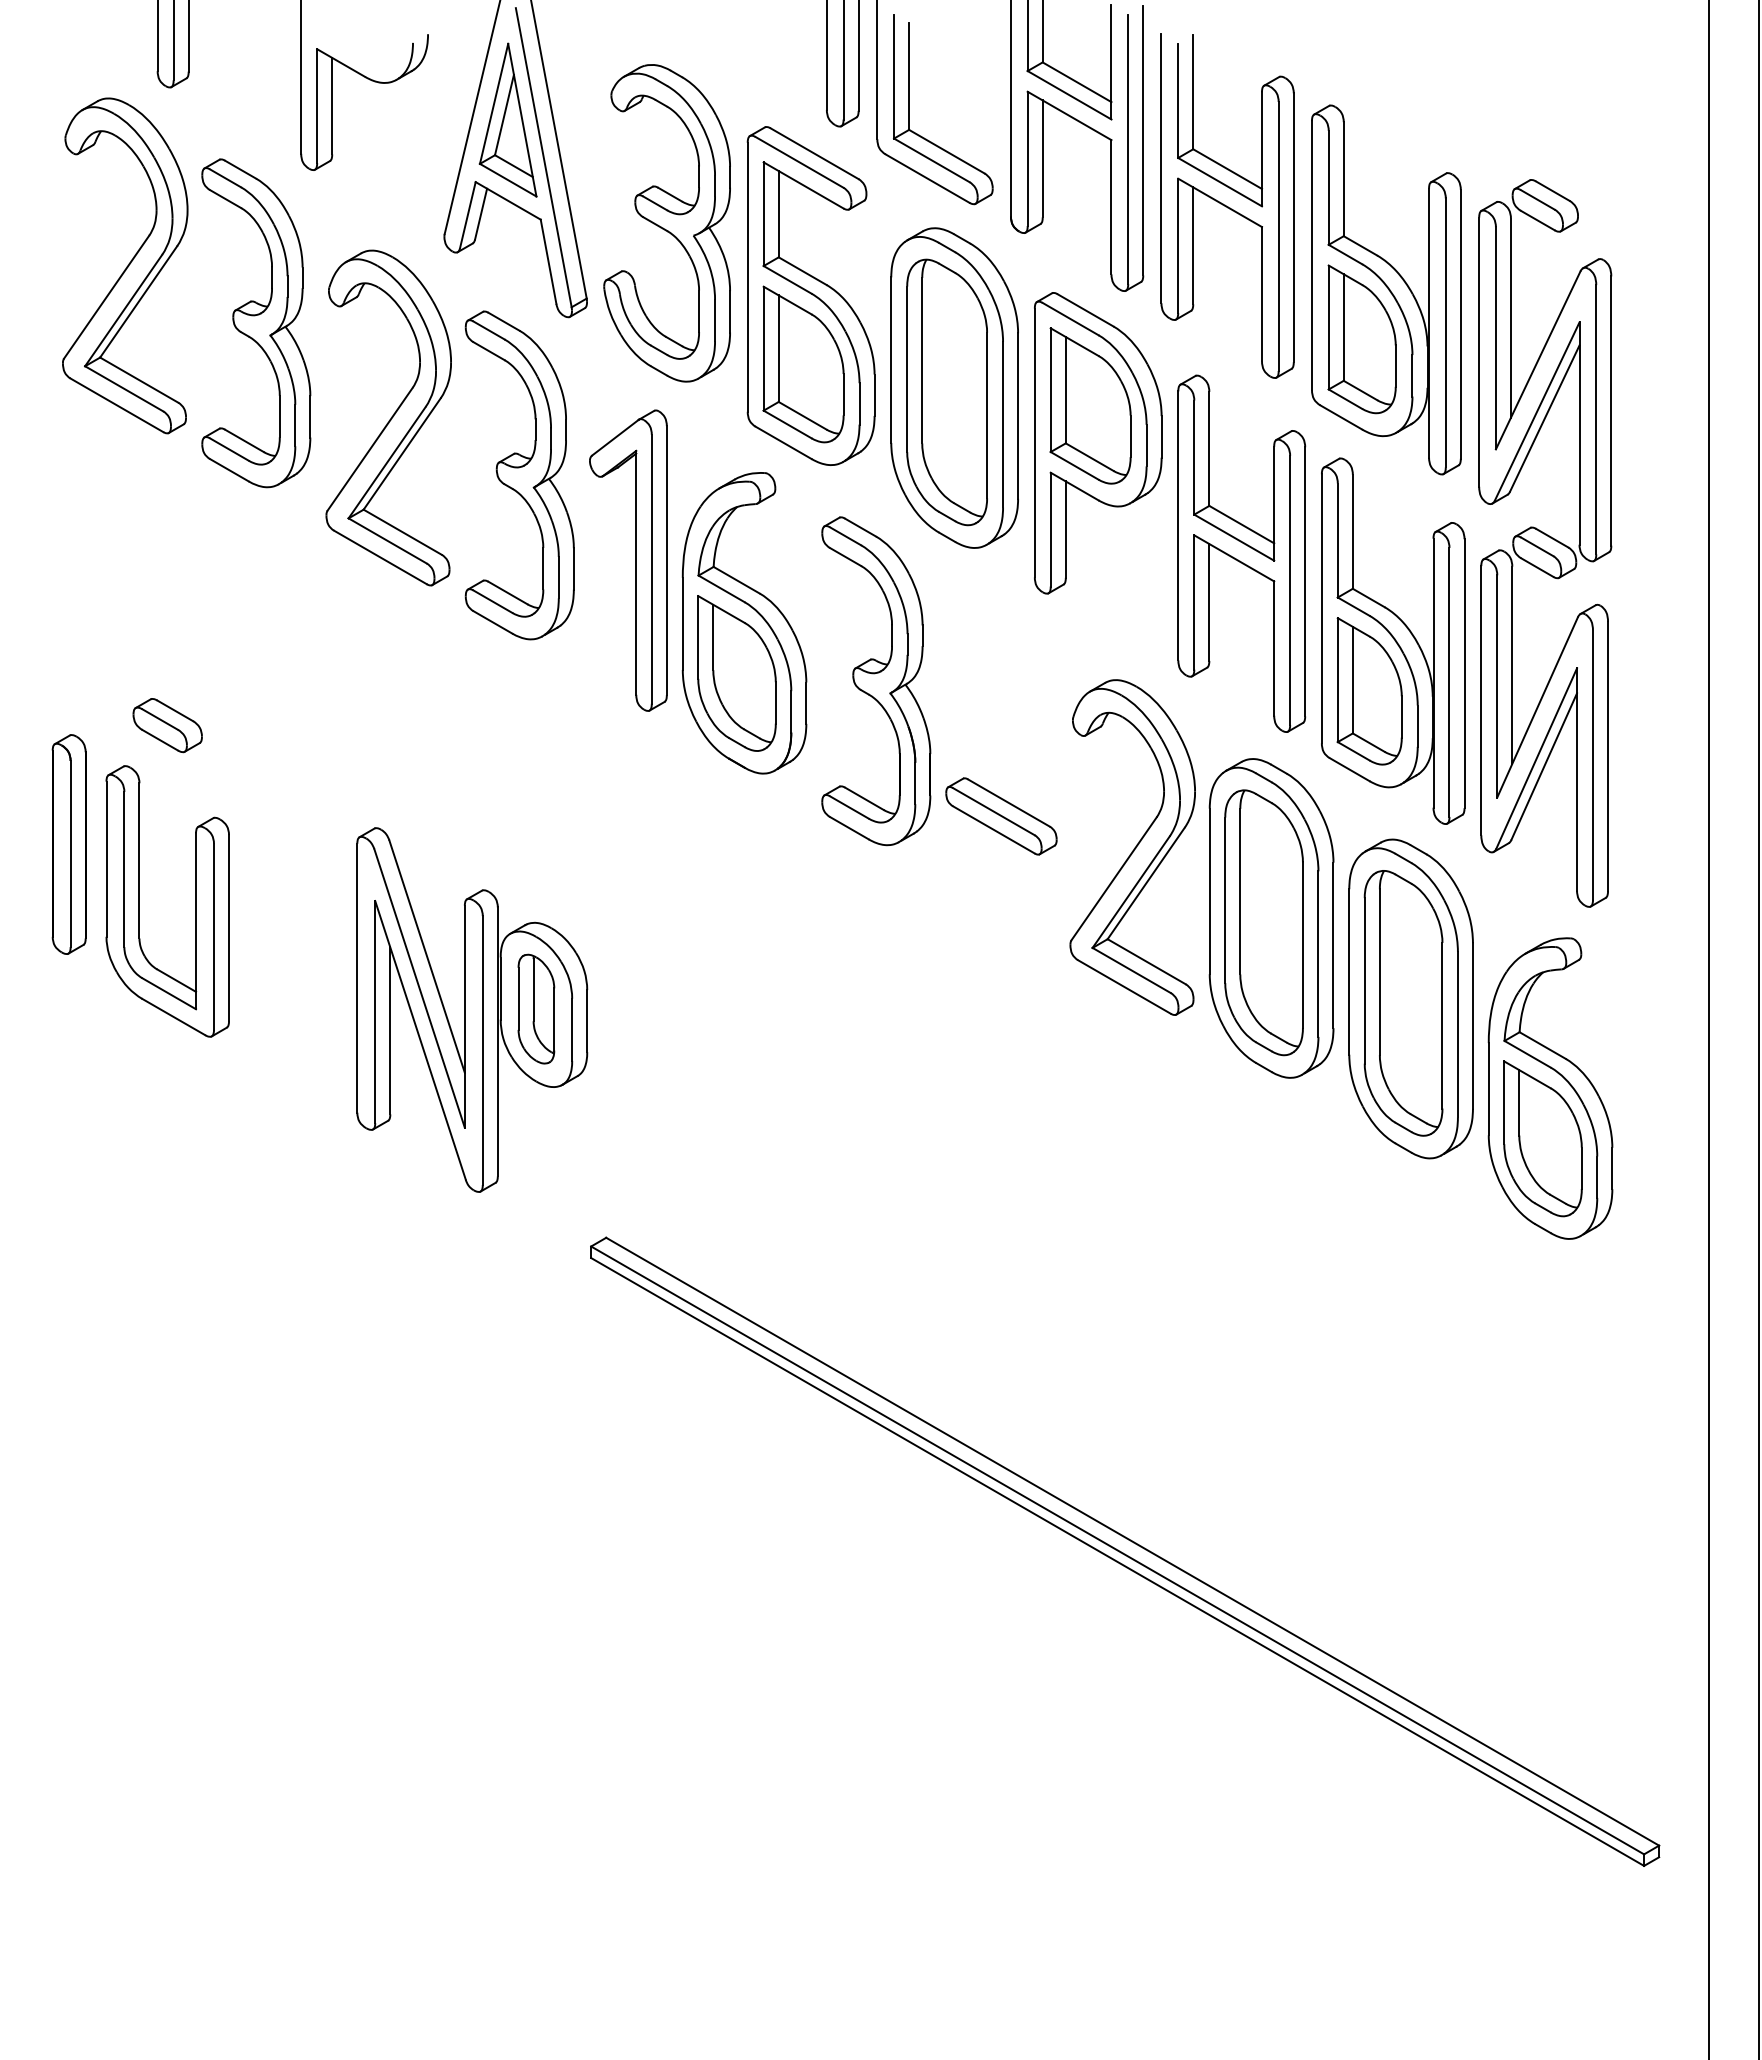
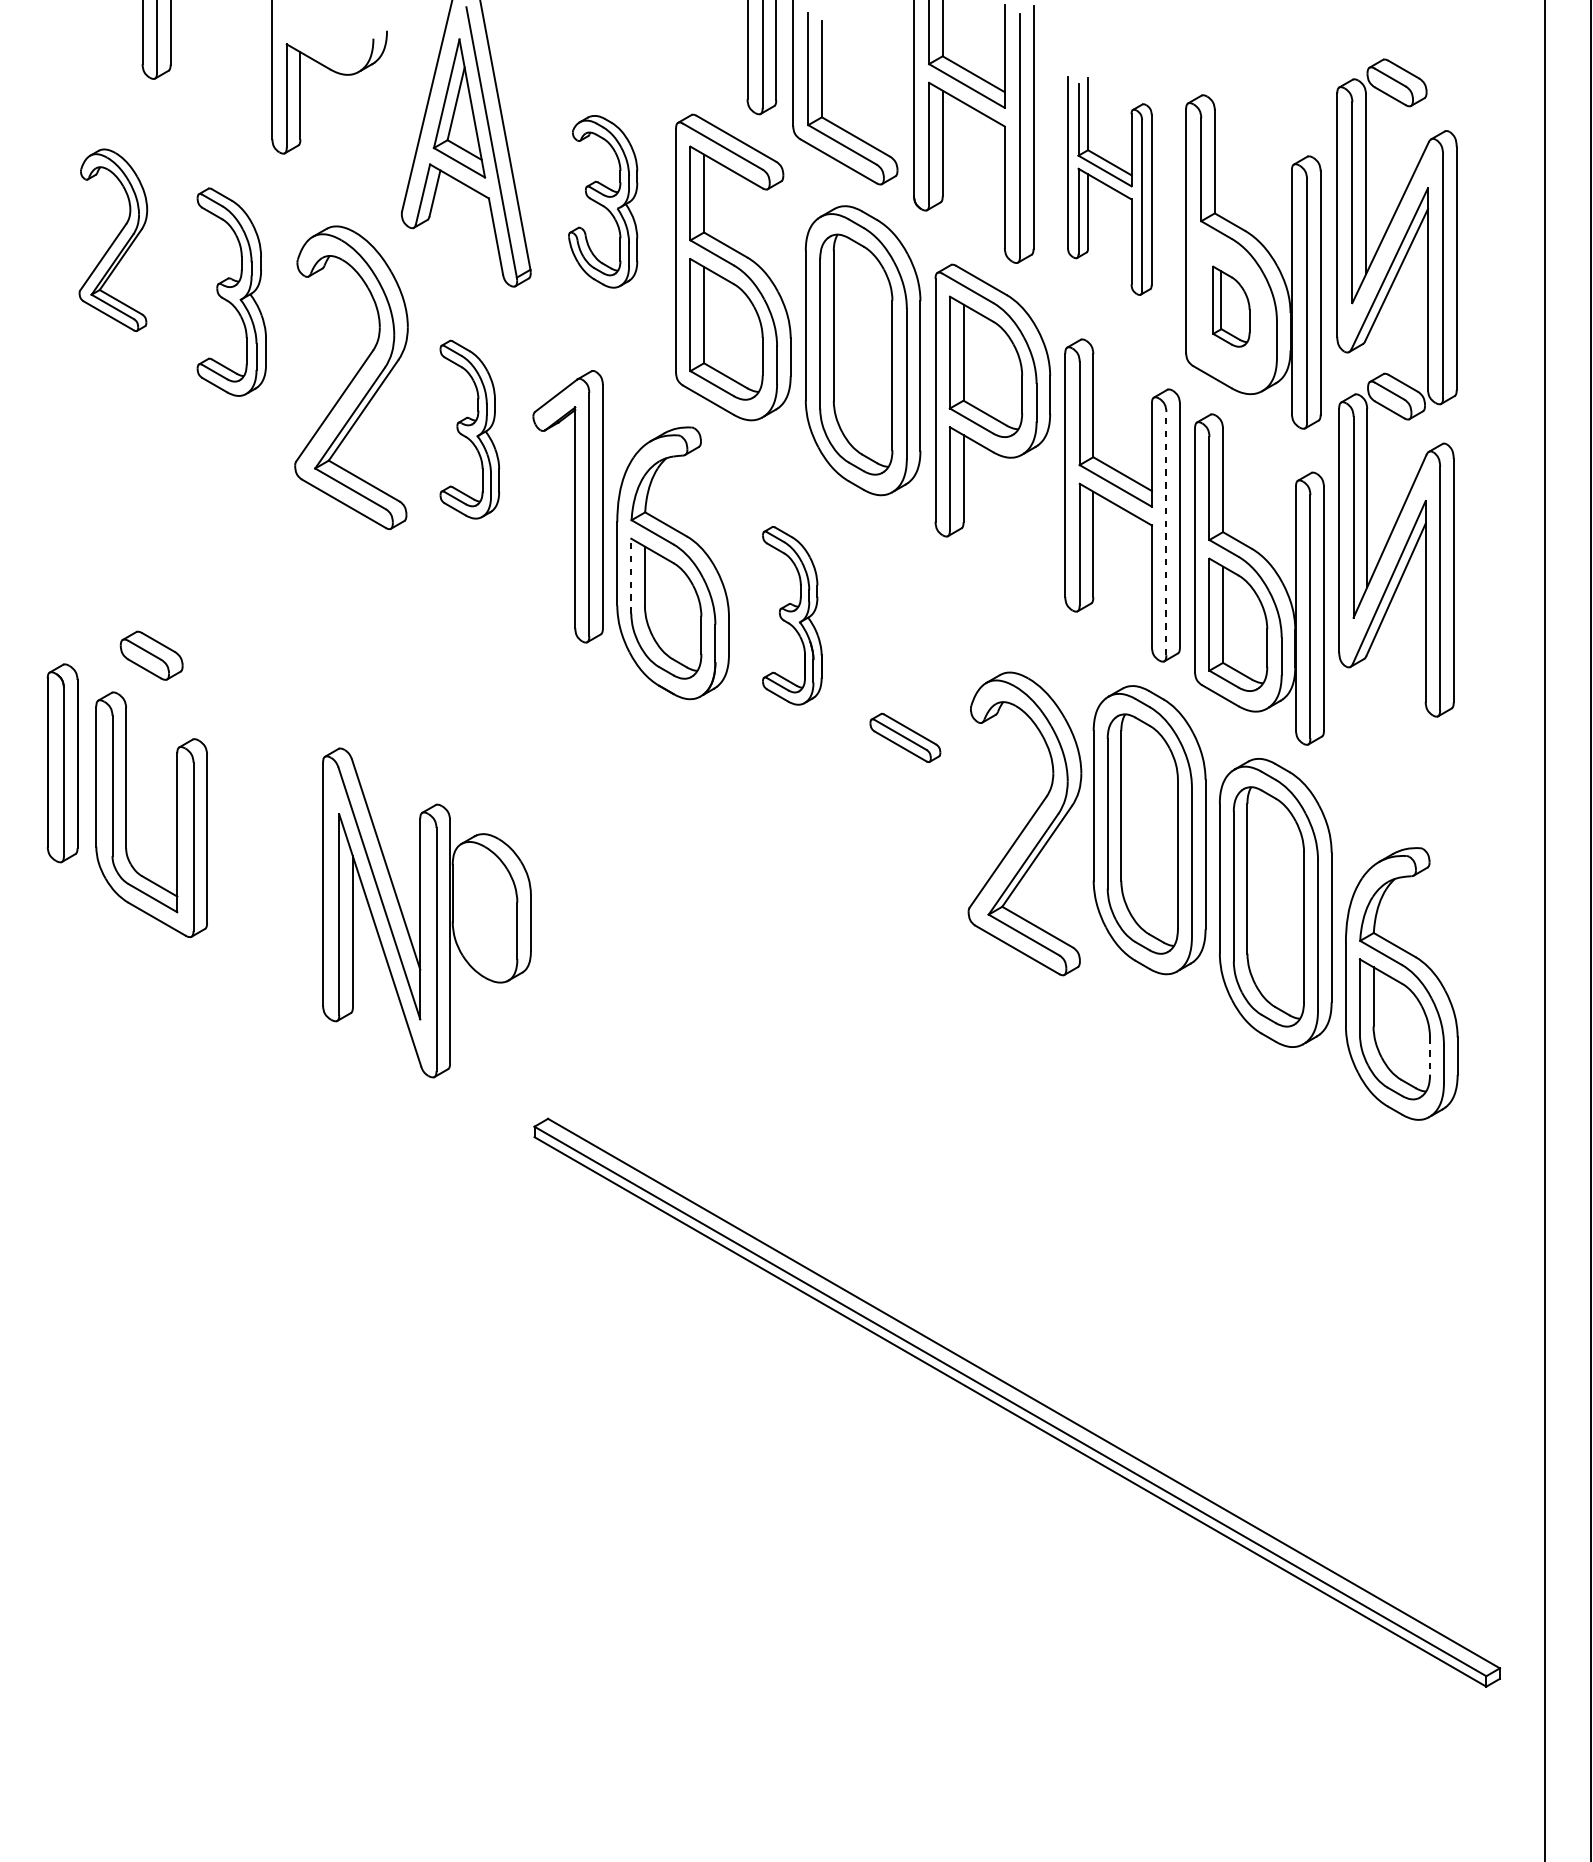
part: (1227, 205) -> (1109, 185), size x0.7
part: (666, 223) -> (602, 201), size x0.6
part: (125, 265) -> (113, 239), size x0.6
part: (256, 323) -> (231, 292), size x0.7
part: (1361, 339) -> (1230, 306), size x0.6
part: (519, 475) -> (469, 429), size x0.6
part: (1545, 543) -> (1397, 388), moved
line: (1290, 590) -> (1166, 533), solid -> dashed
line: (698, 637) -> (631, 576), solid -> dashed
part: (876, 681) -> (792, 615), size x0.6
part: (1001, 816) -> (905, 737), size x0.7
part: (1132, 847) -> (1024, 823), moved
part: (536, 1008) -> (485, 911), removed
line: (1581, 1168) -> (1429, 1056), solid -> dashed

